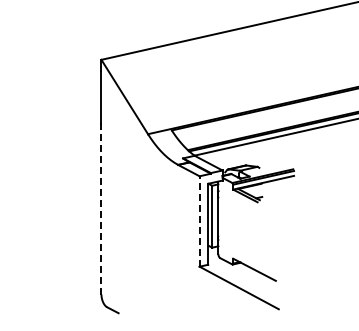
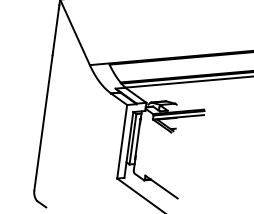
line: (101, 211) -> (43, 122), dashed -> solid
line: (199, 221) -> (122, 141), dashed -> solid

